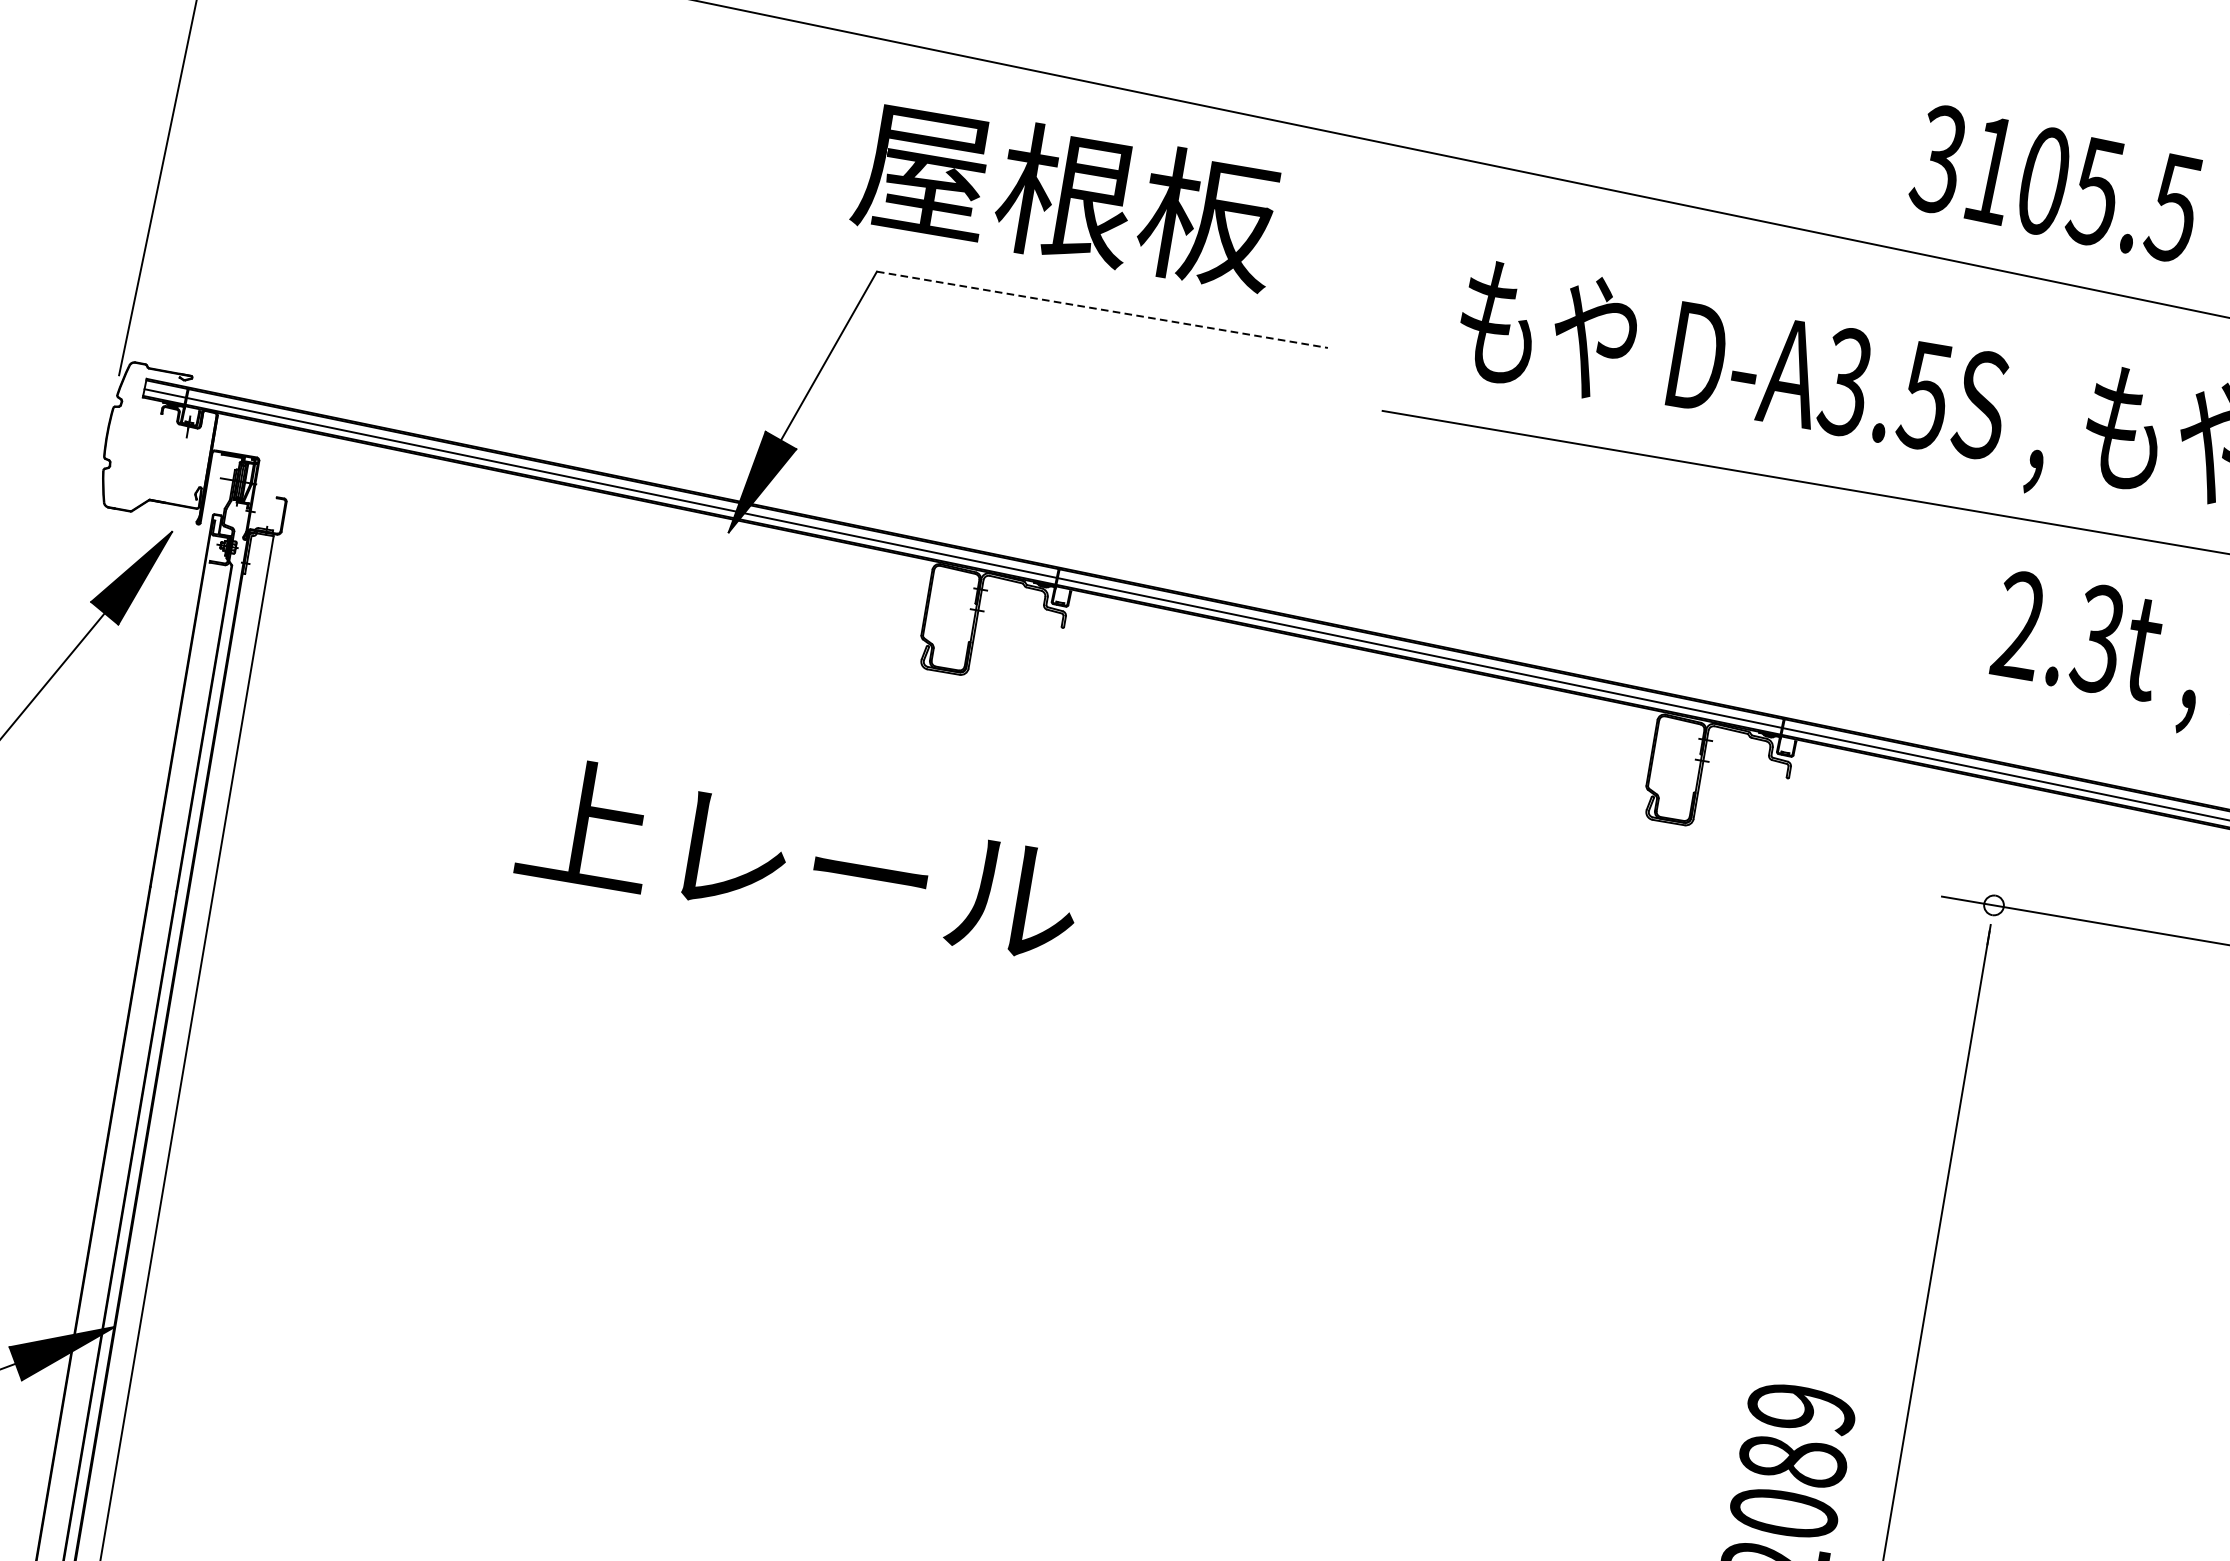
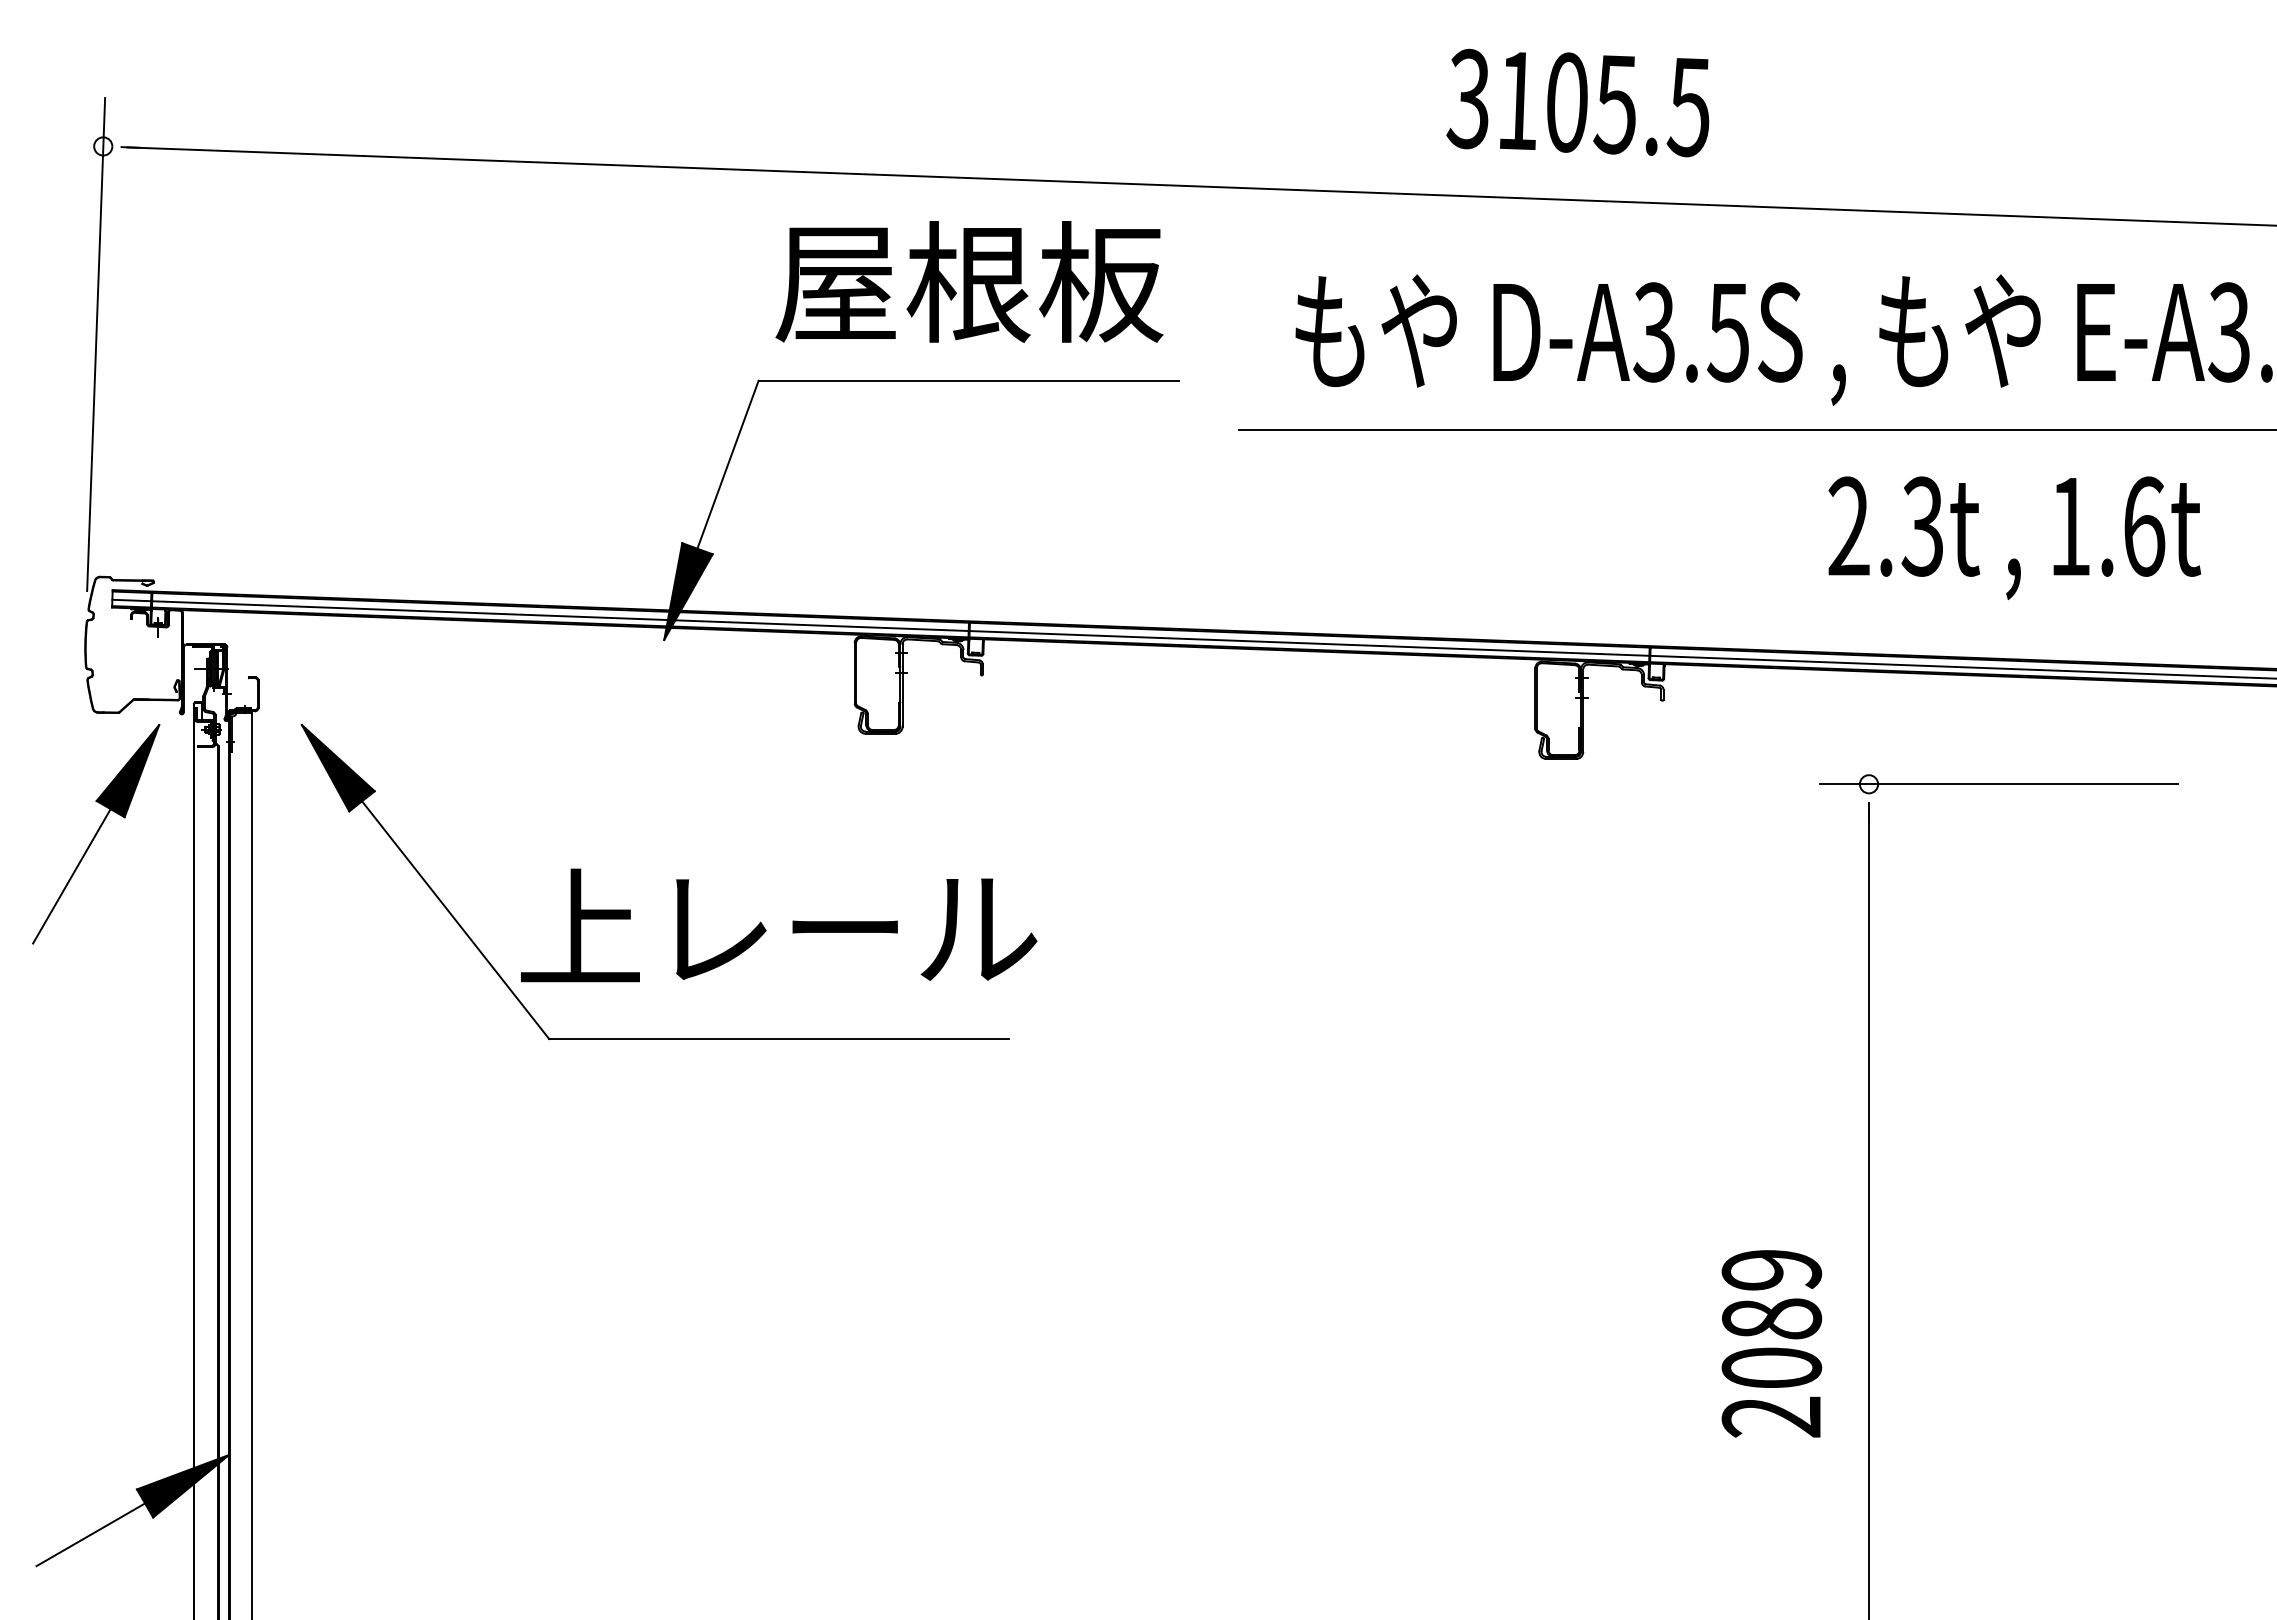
text: (2055, 182) -> (1577, 102), moved
text: (1067, 194) -> (969, 281), moved
line: (1103, 309) -> (969, 380), dashed -> solid
part: (646, 957) -> (654, 1038), added

